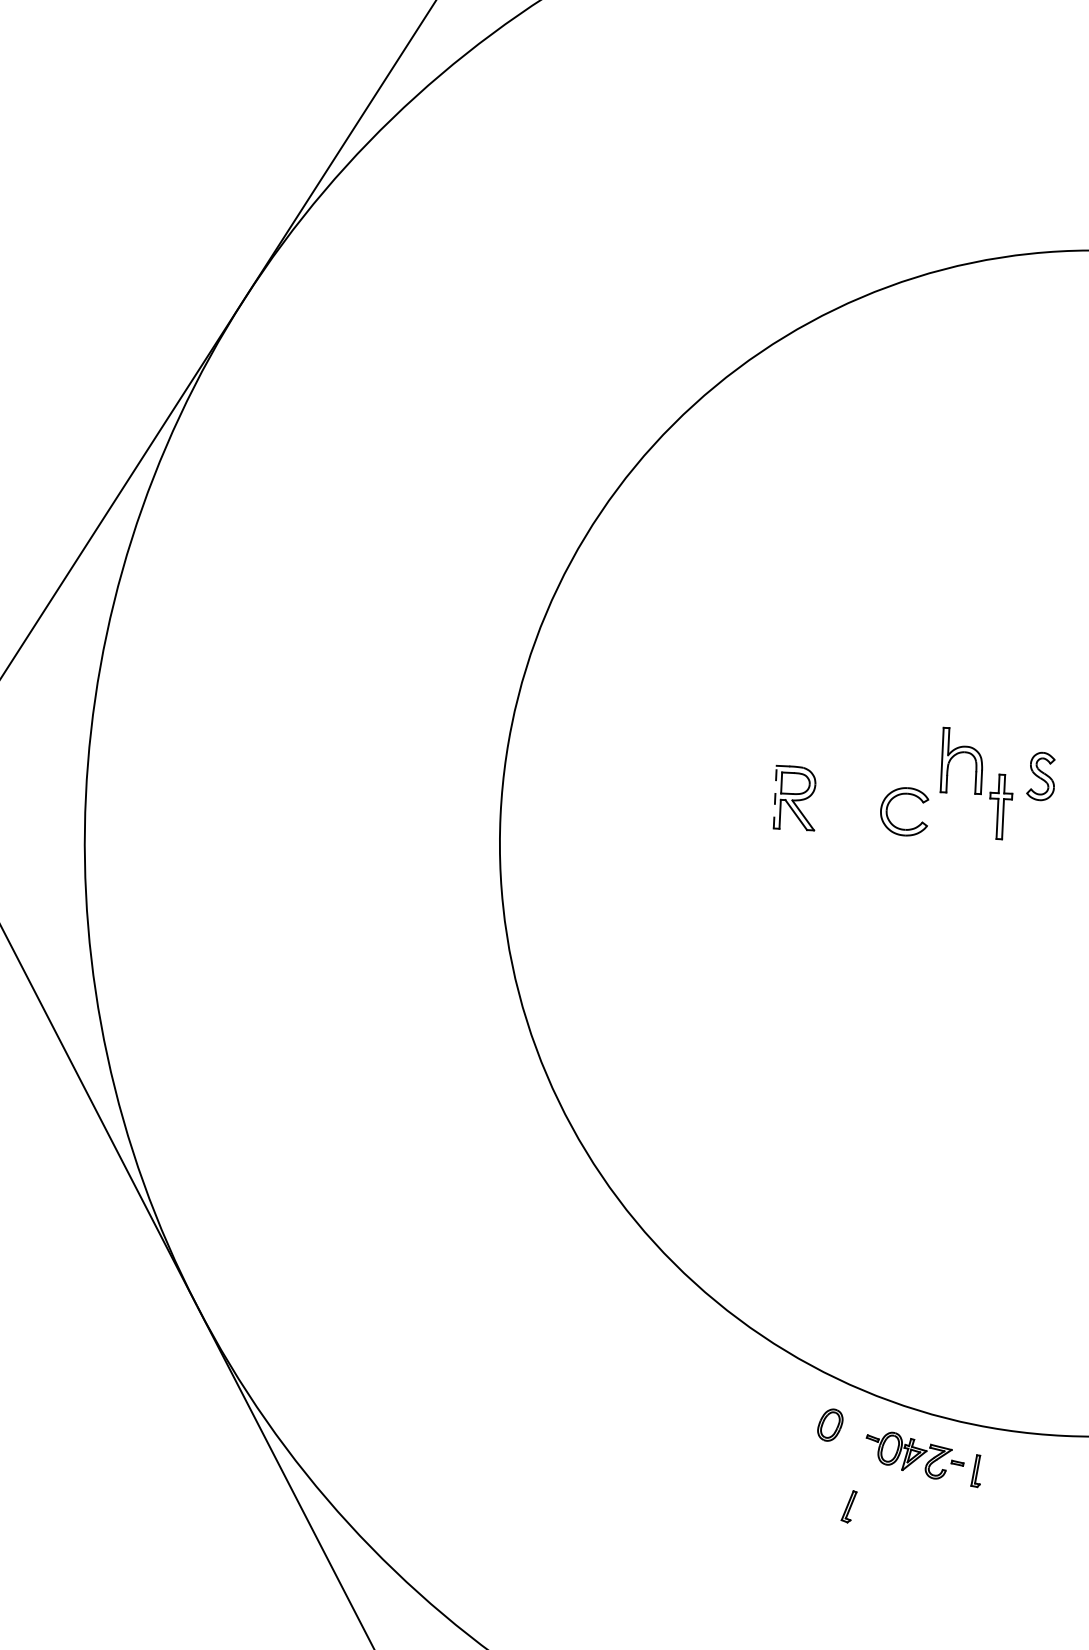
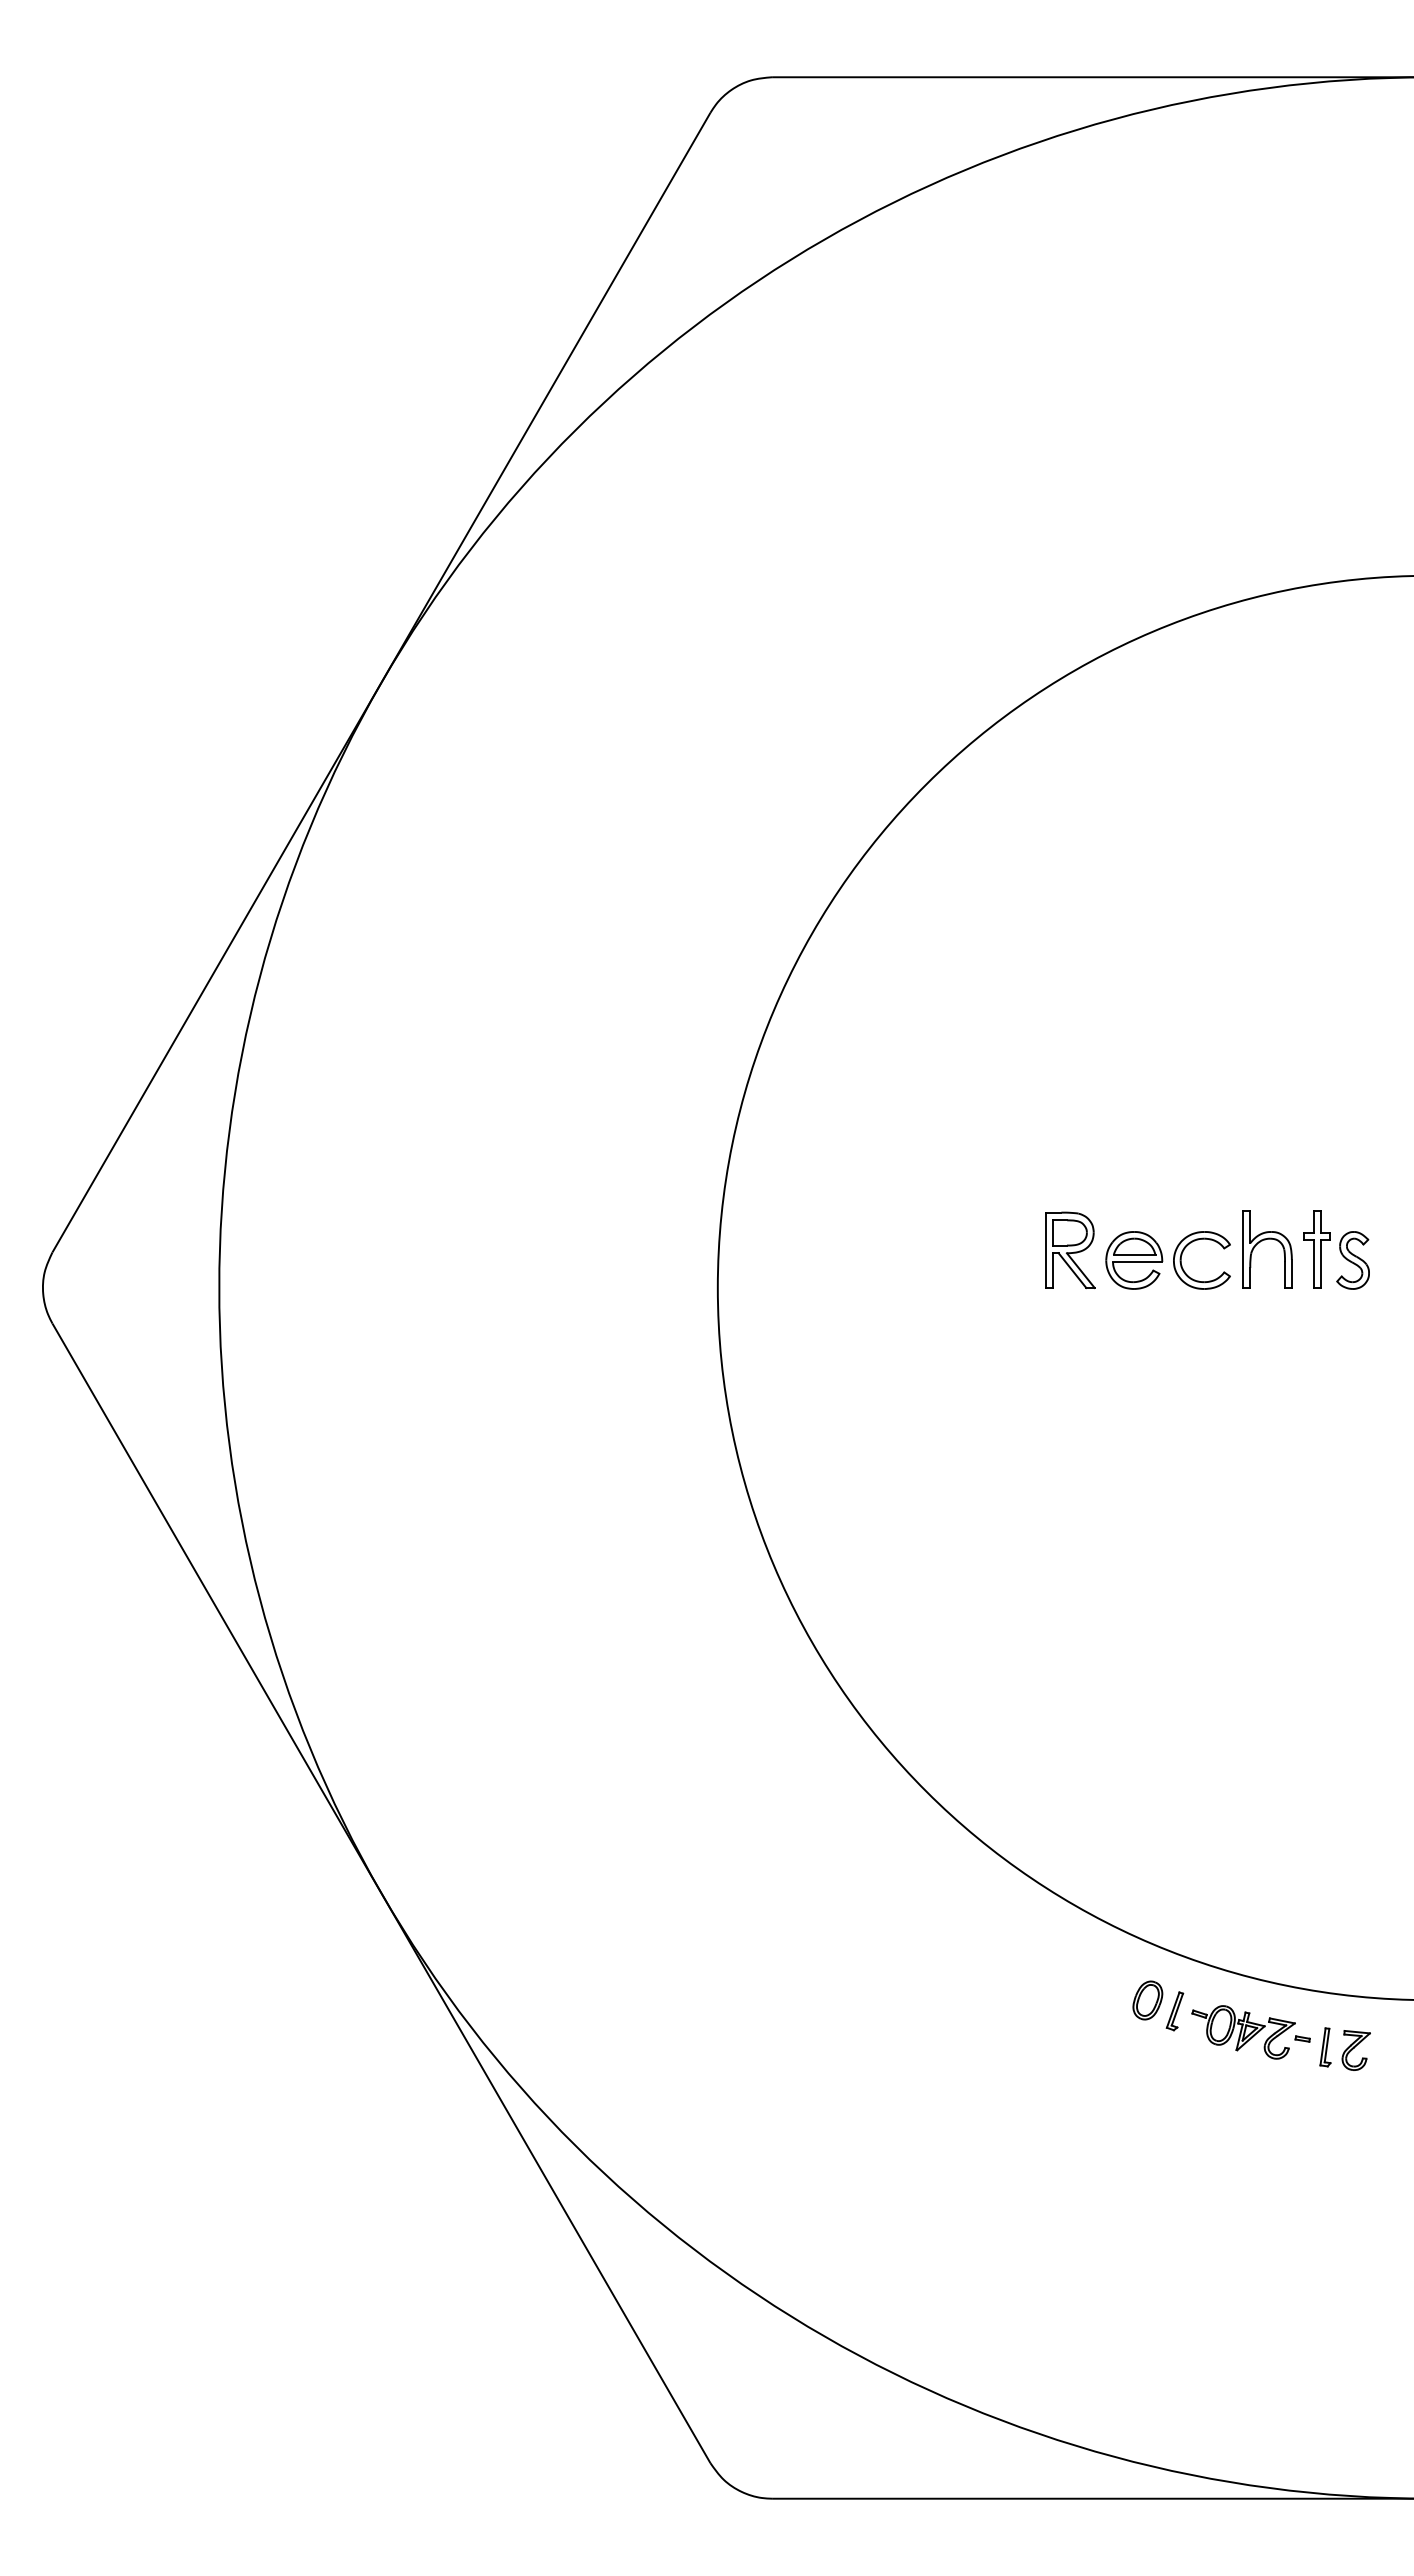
part: (960, 753) -> (1265, 1240), moved
part: (1040, 776) -> (1352, 1260), moved
line: (775, 797) -> (1046, 1250), dashed -> solid
part: (848, 809) -> (1134, 1260), added
part: (1001, 1474) -> (1355, 2050), added
part: (848, 1506) -> (1174, 2011), moved

